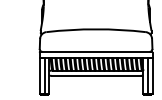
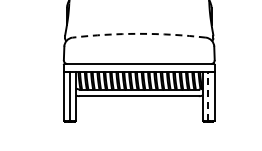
arc: (96, 29) -> (139, 33), solid -> dashed
line: (147, 76) -> (208, 96), solid -> dashed

